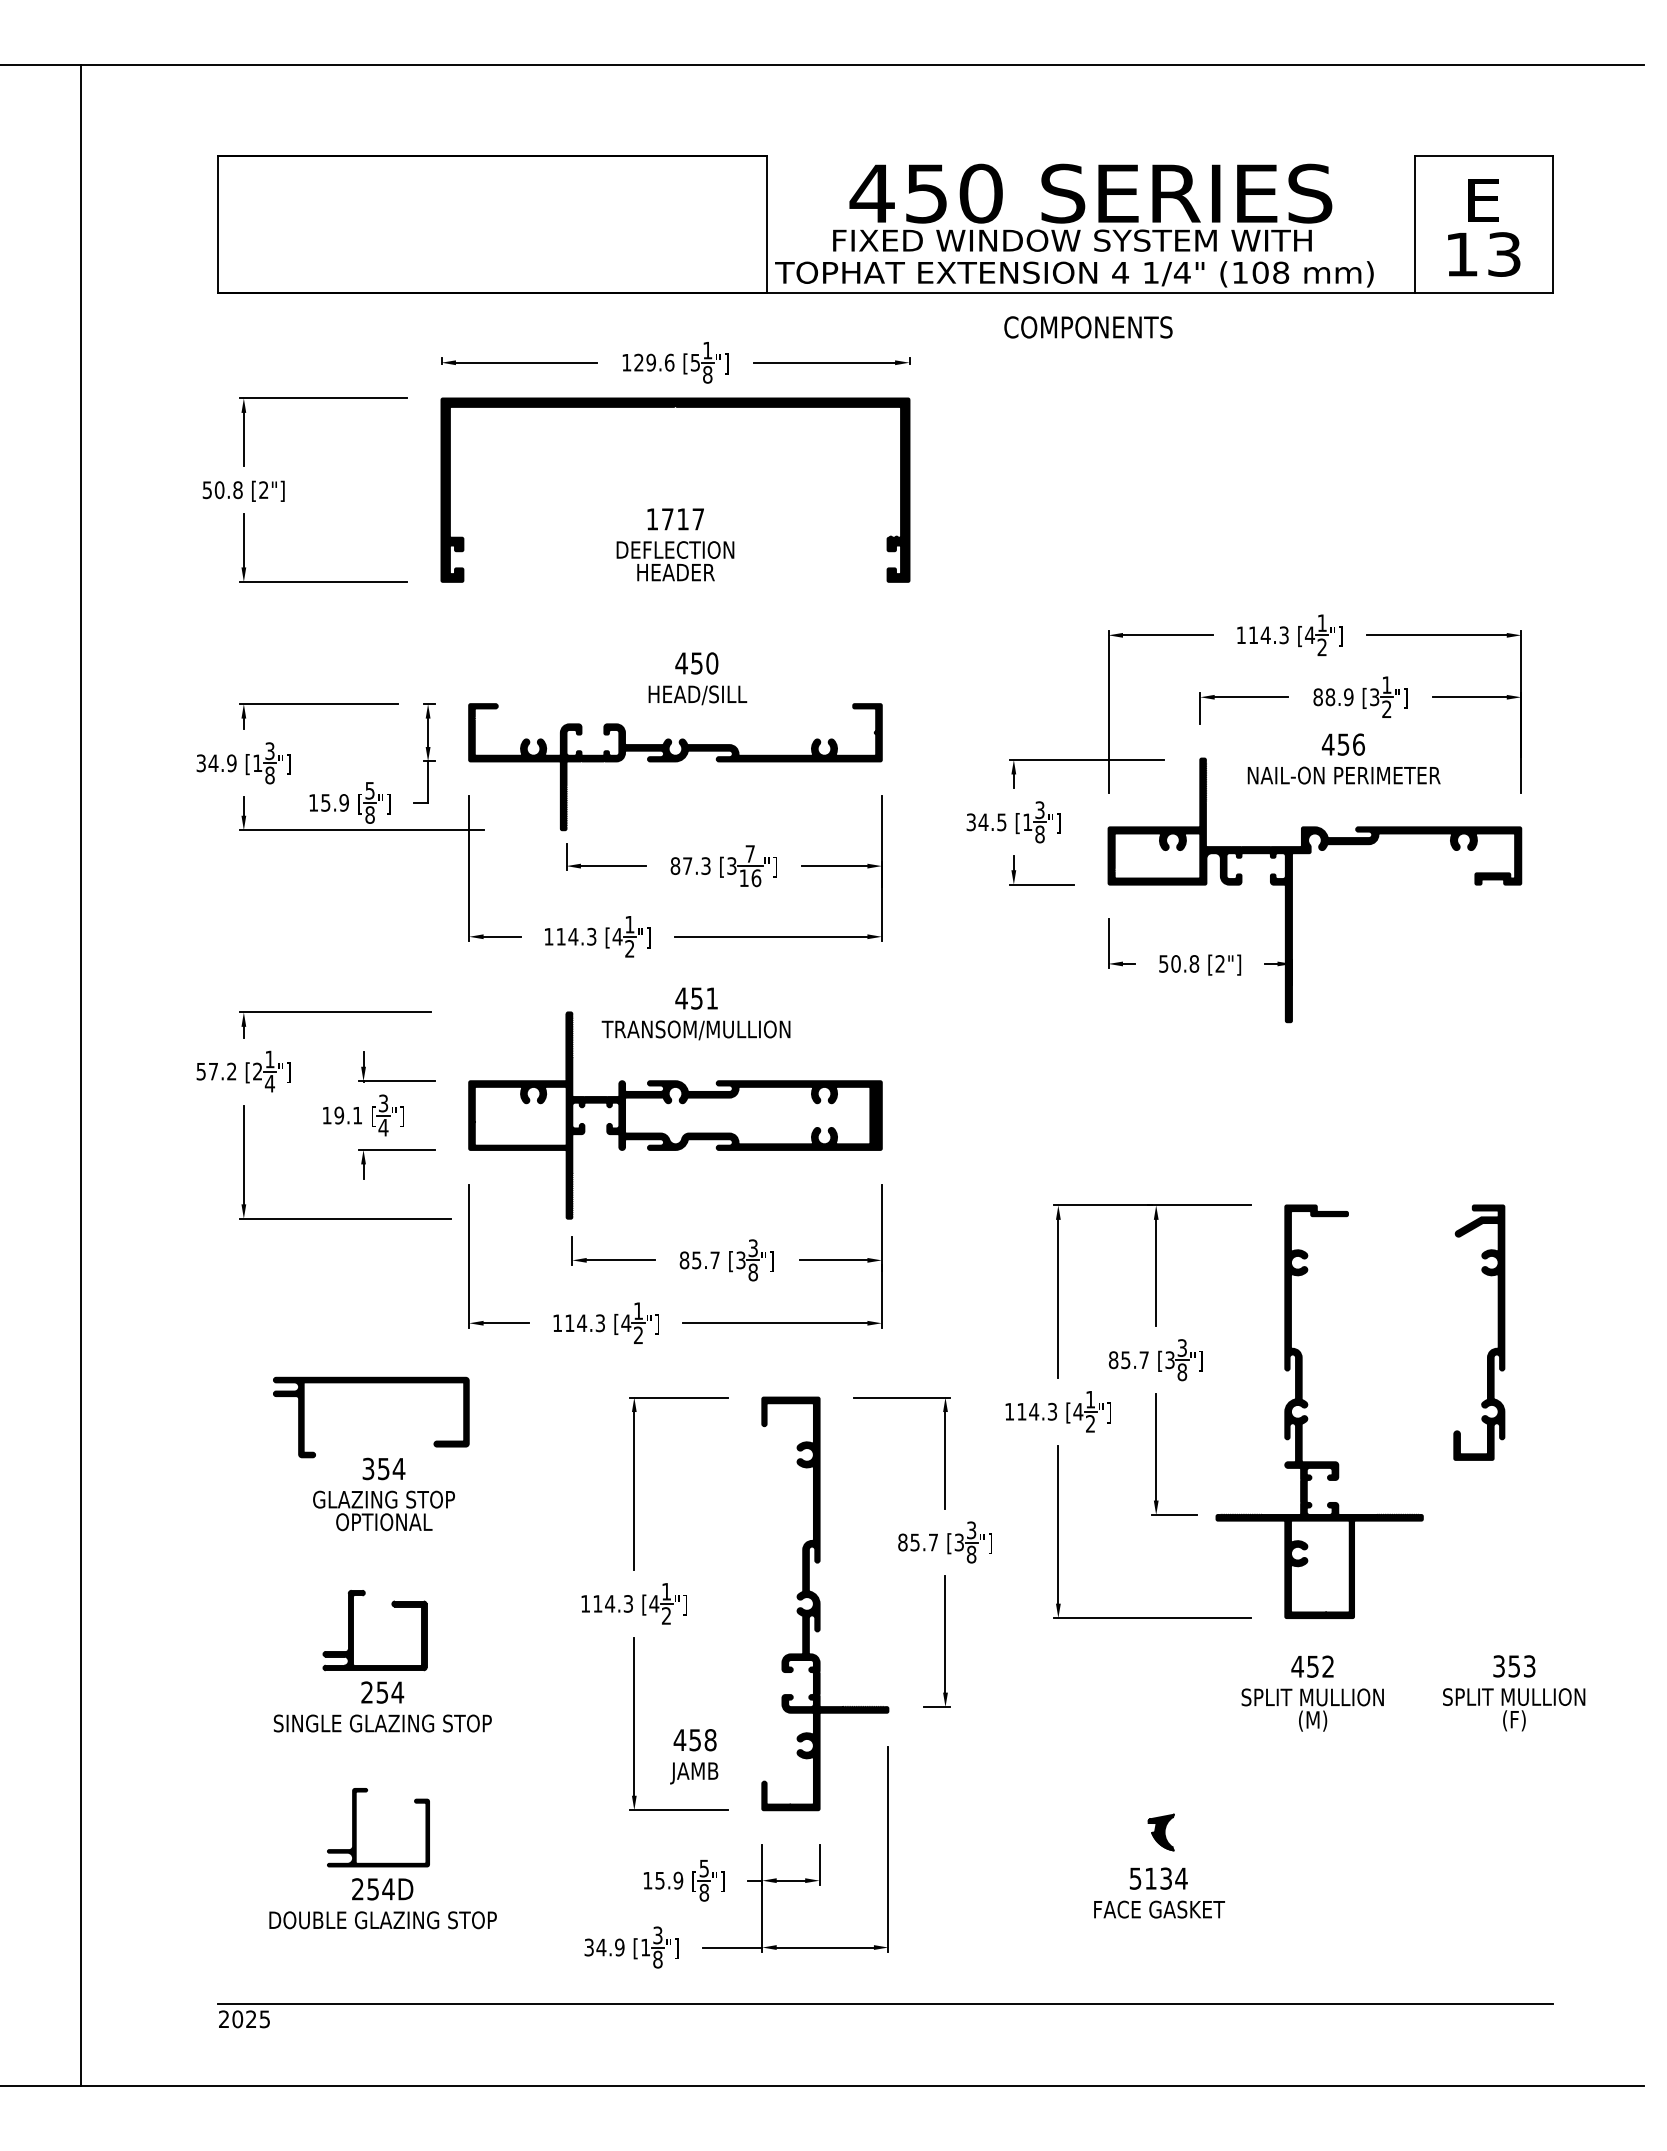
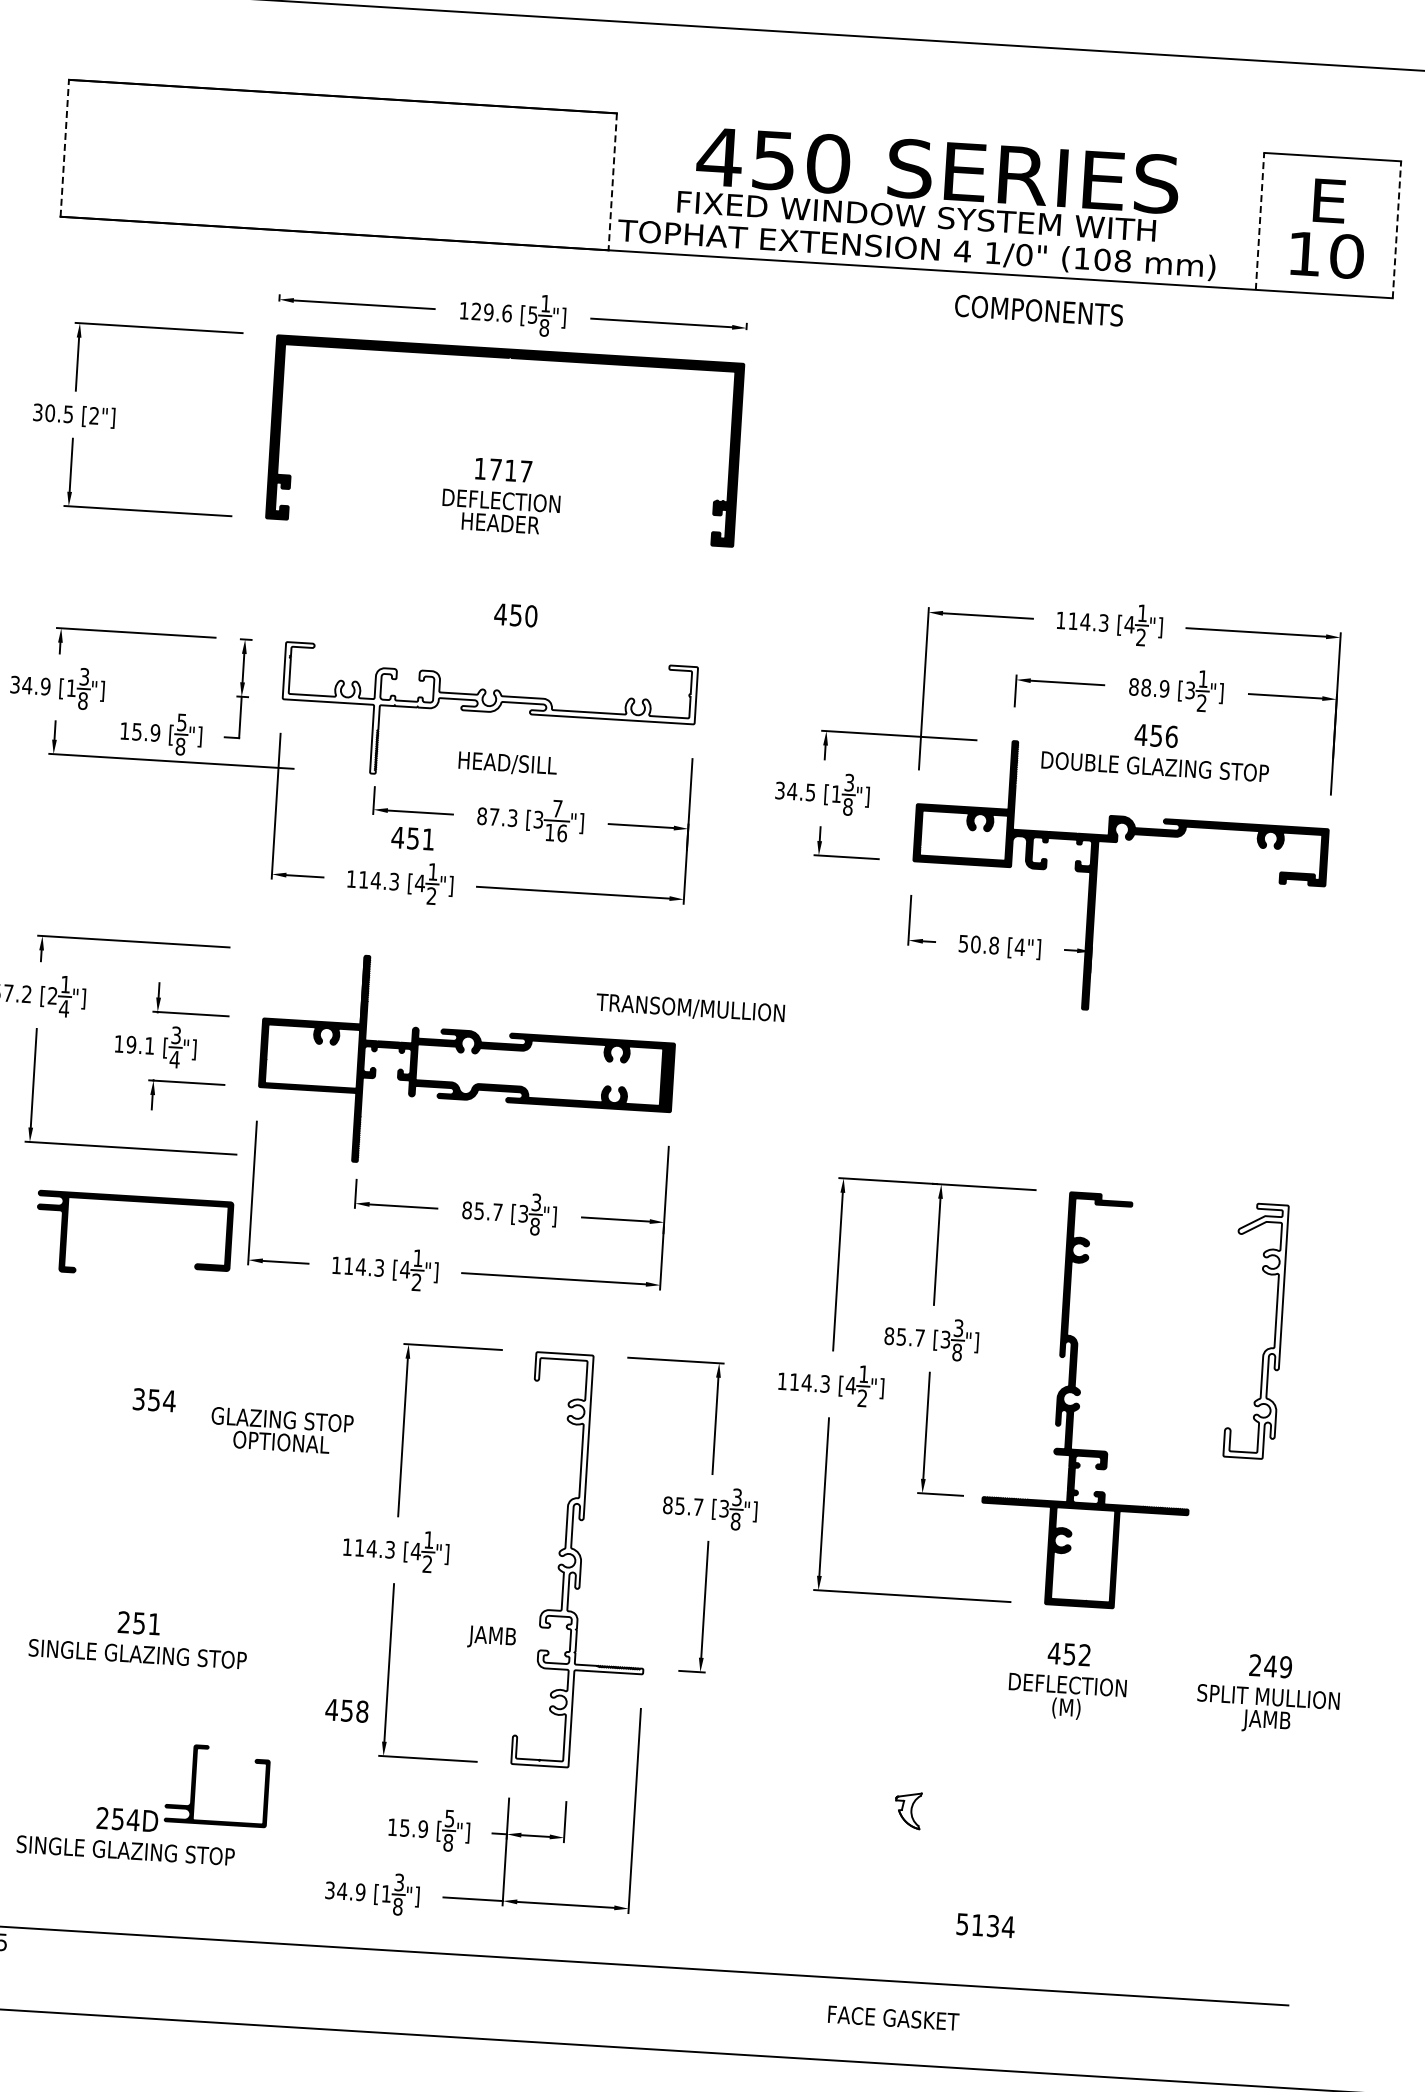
line: (218, 224) -> (65, 148), solid -> dashed
line: (767, 224) -> (613, 181), solid -> dashed
line: (1415, 224) -> (1260, 221), solid -> dashed
line: (1552, 224) -> (1396, 229), solid -> dashed
text: (1504, 254) -> (1347, 256), 13 -> 10
text: (1181, 272) -> (1023, 254), 1/4" -> 1/0"
text: (1088, 327) -> (1039, 310), moved
text: (222, 490) -> (53, 413), 50.8 -> 30.5
text: (697, 695) -> (507, 764), moved
fill: (675, 767) -> (488, 717), removed
text: (1343, 775) -> (1154, 766), NAIL-ON PERIMETER -> DOUBLE GLAZING STOP
text: (1220, 963) -> (1020, 946), [2"] -> [4"]
text: (696, 998) -> (412, 838), moved
text: (695, 1030) -> (689, 1008), moved
fill: (1479, 1332) -> (1256, 1330), removed
part: (371, 1383) -> (136, 1202), moved
text: (383, 1510) -> (281, 1430), moved
fill: (825, 1603) -> (586, 1561), removed
part: (353, 1630) -> (114, 1559), removed
text: (1514, 1666) -> (1270, 1666), 353 -> 249
text: (397, 1692) -> (154, 1624), 254 -> 251
text: (1312, 1697) -> (1067, 1685), SPLIT MULLION -> DEFLECTION
text: (1513, 1721) -> (1266, 1721), (F) -> JAMB
text: (694, 1740) -> (346, 1711), moved
text: (694, 1773) -> (492, 1637), moved
part: (356, 1827) -> (195, 1784), moved
fill: (1160, 1832) -> (907, 1810), removed
text: (1158, 1878) -> (985, 1925), moved
text: (1159, 1909) -> (893, 2018), moved
text: (382, 1920) -> (125, 1850), DOUBLE GLAZING STOP -> SINGLE GLAZING STOP

